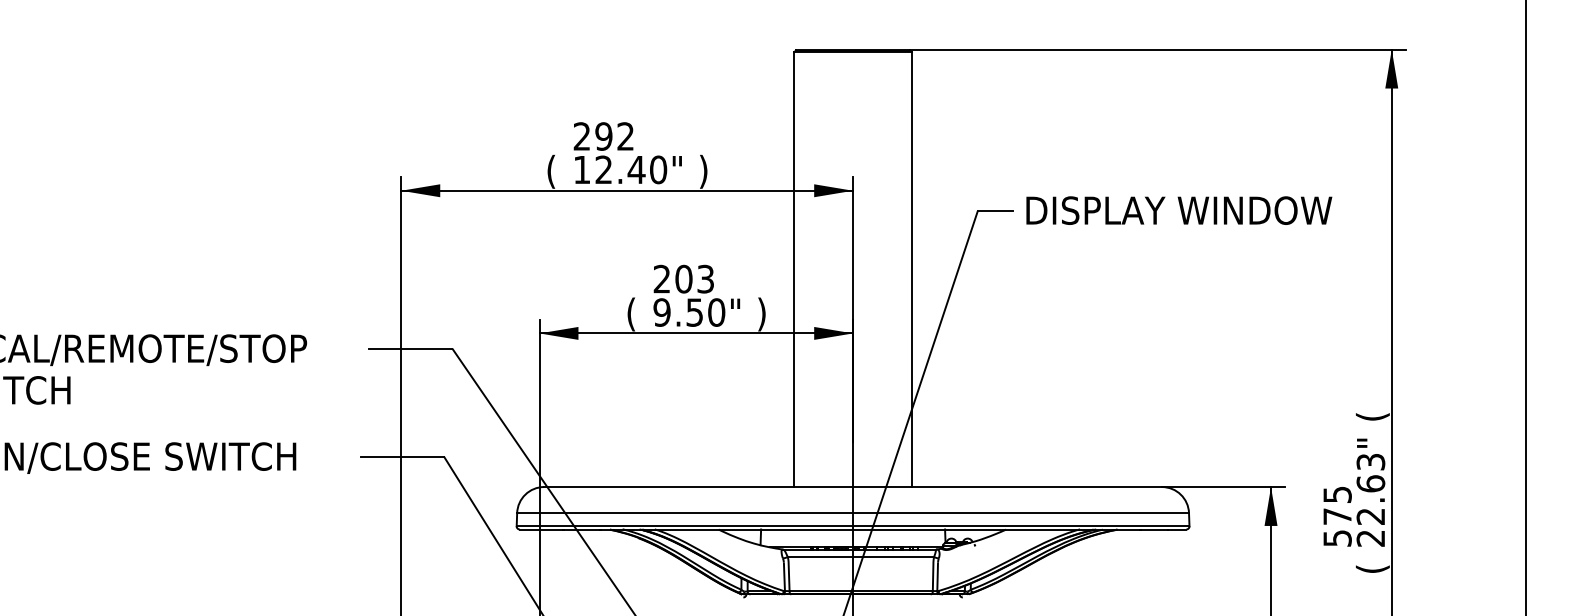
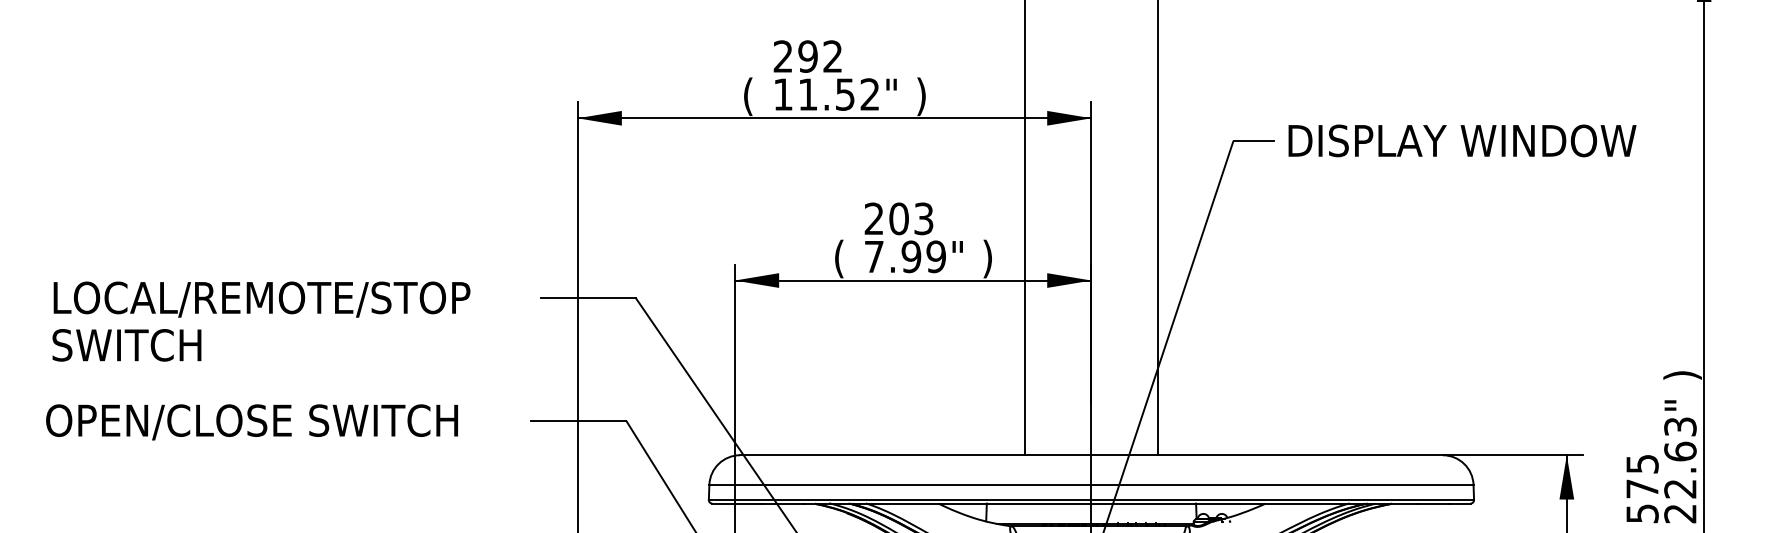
text: (631, 169) -> (839, 94), 12.40" -> 11.52"
text: (689, 312) -> (905, 256), 9.50" -> 7.99"
text: (1372, 416) -> (1682, 375), ( -> )

